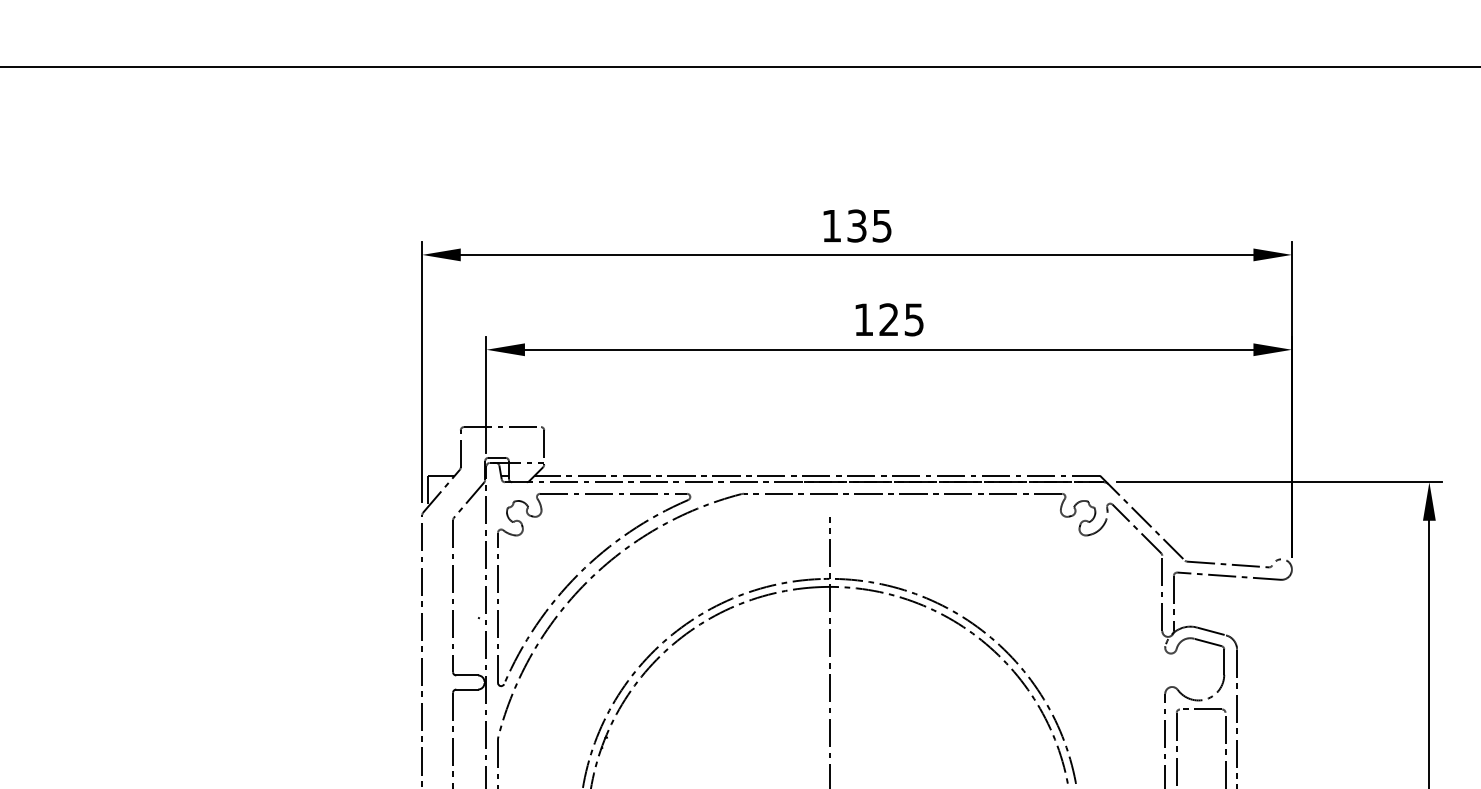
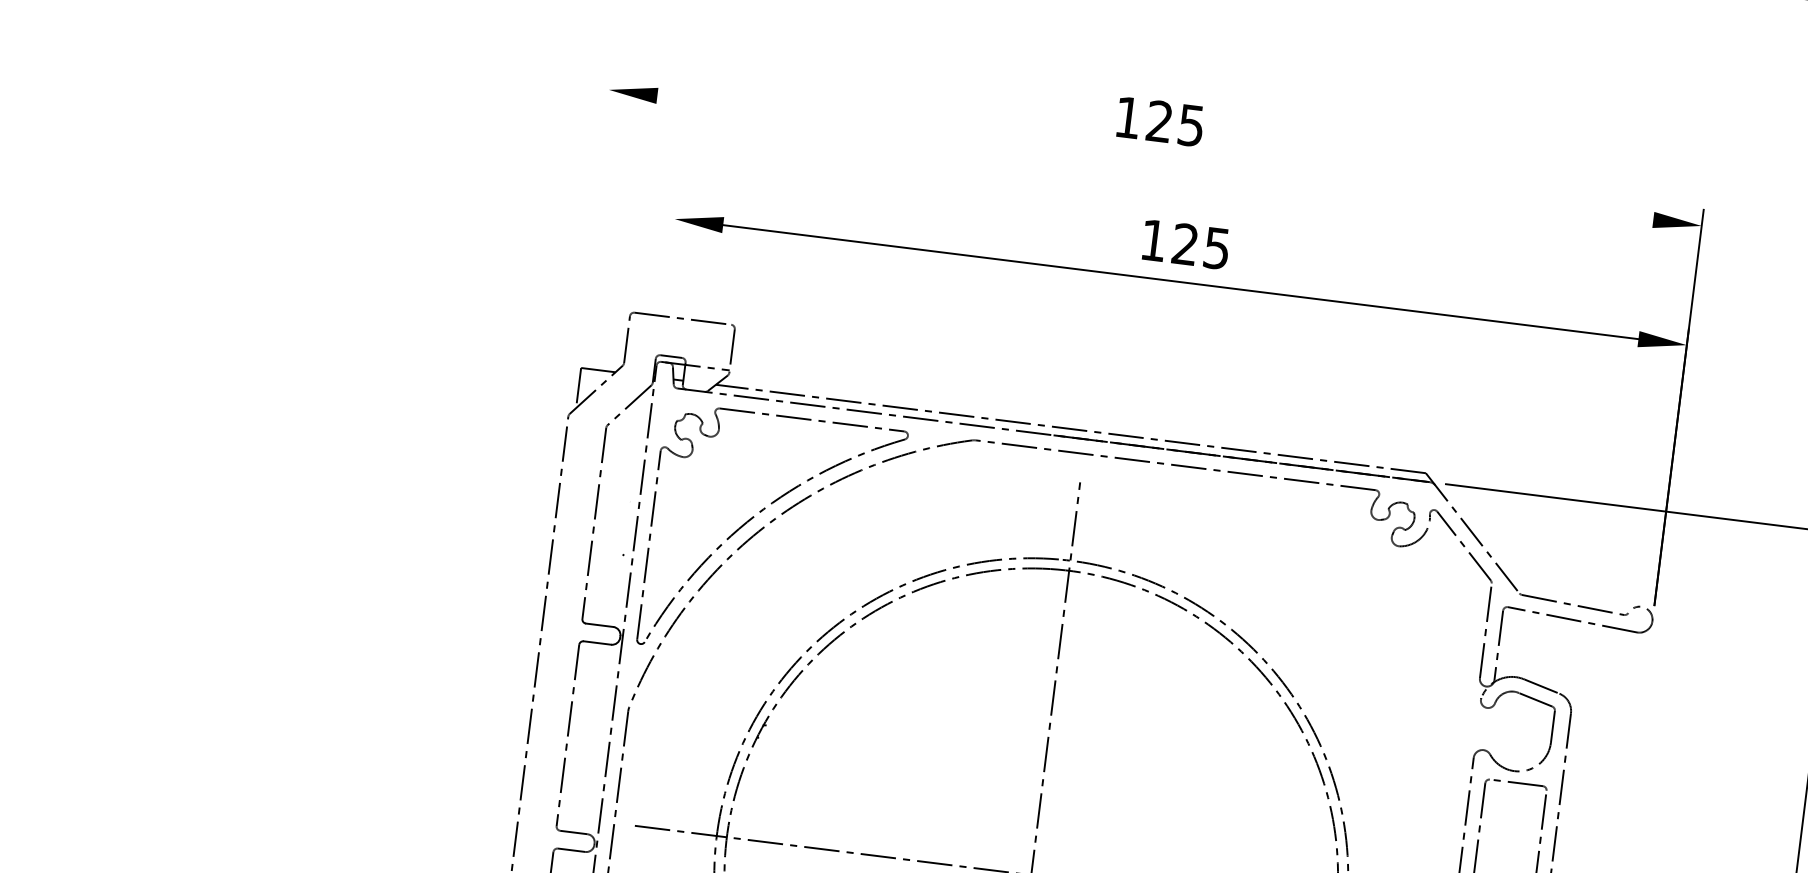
text: (856, 225) -> (1159, 120), 135 -> 125
line: (856, 254) -> (1154, 157), removed
line: (422, 372) -> (590, 237), removed
line: (486, 394) -> (667, 275), removed

